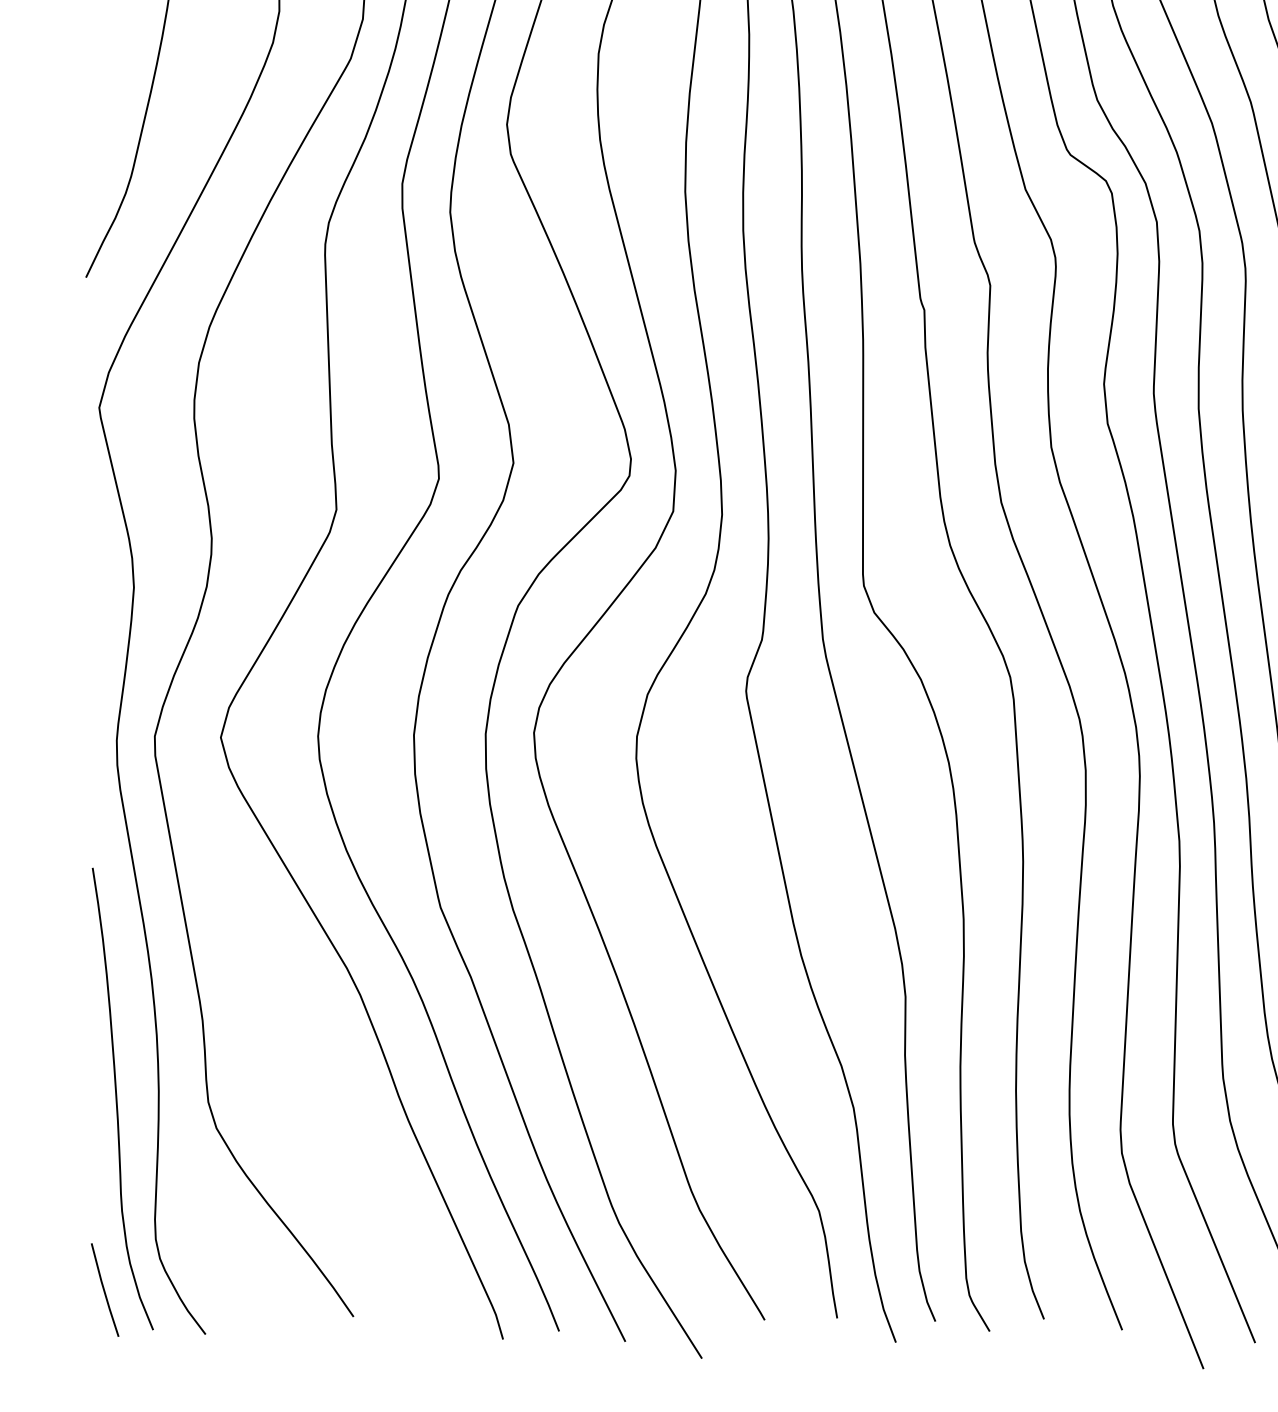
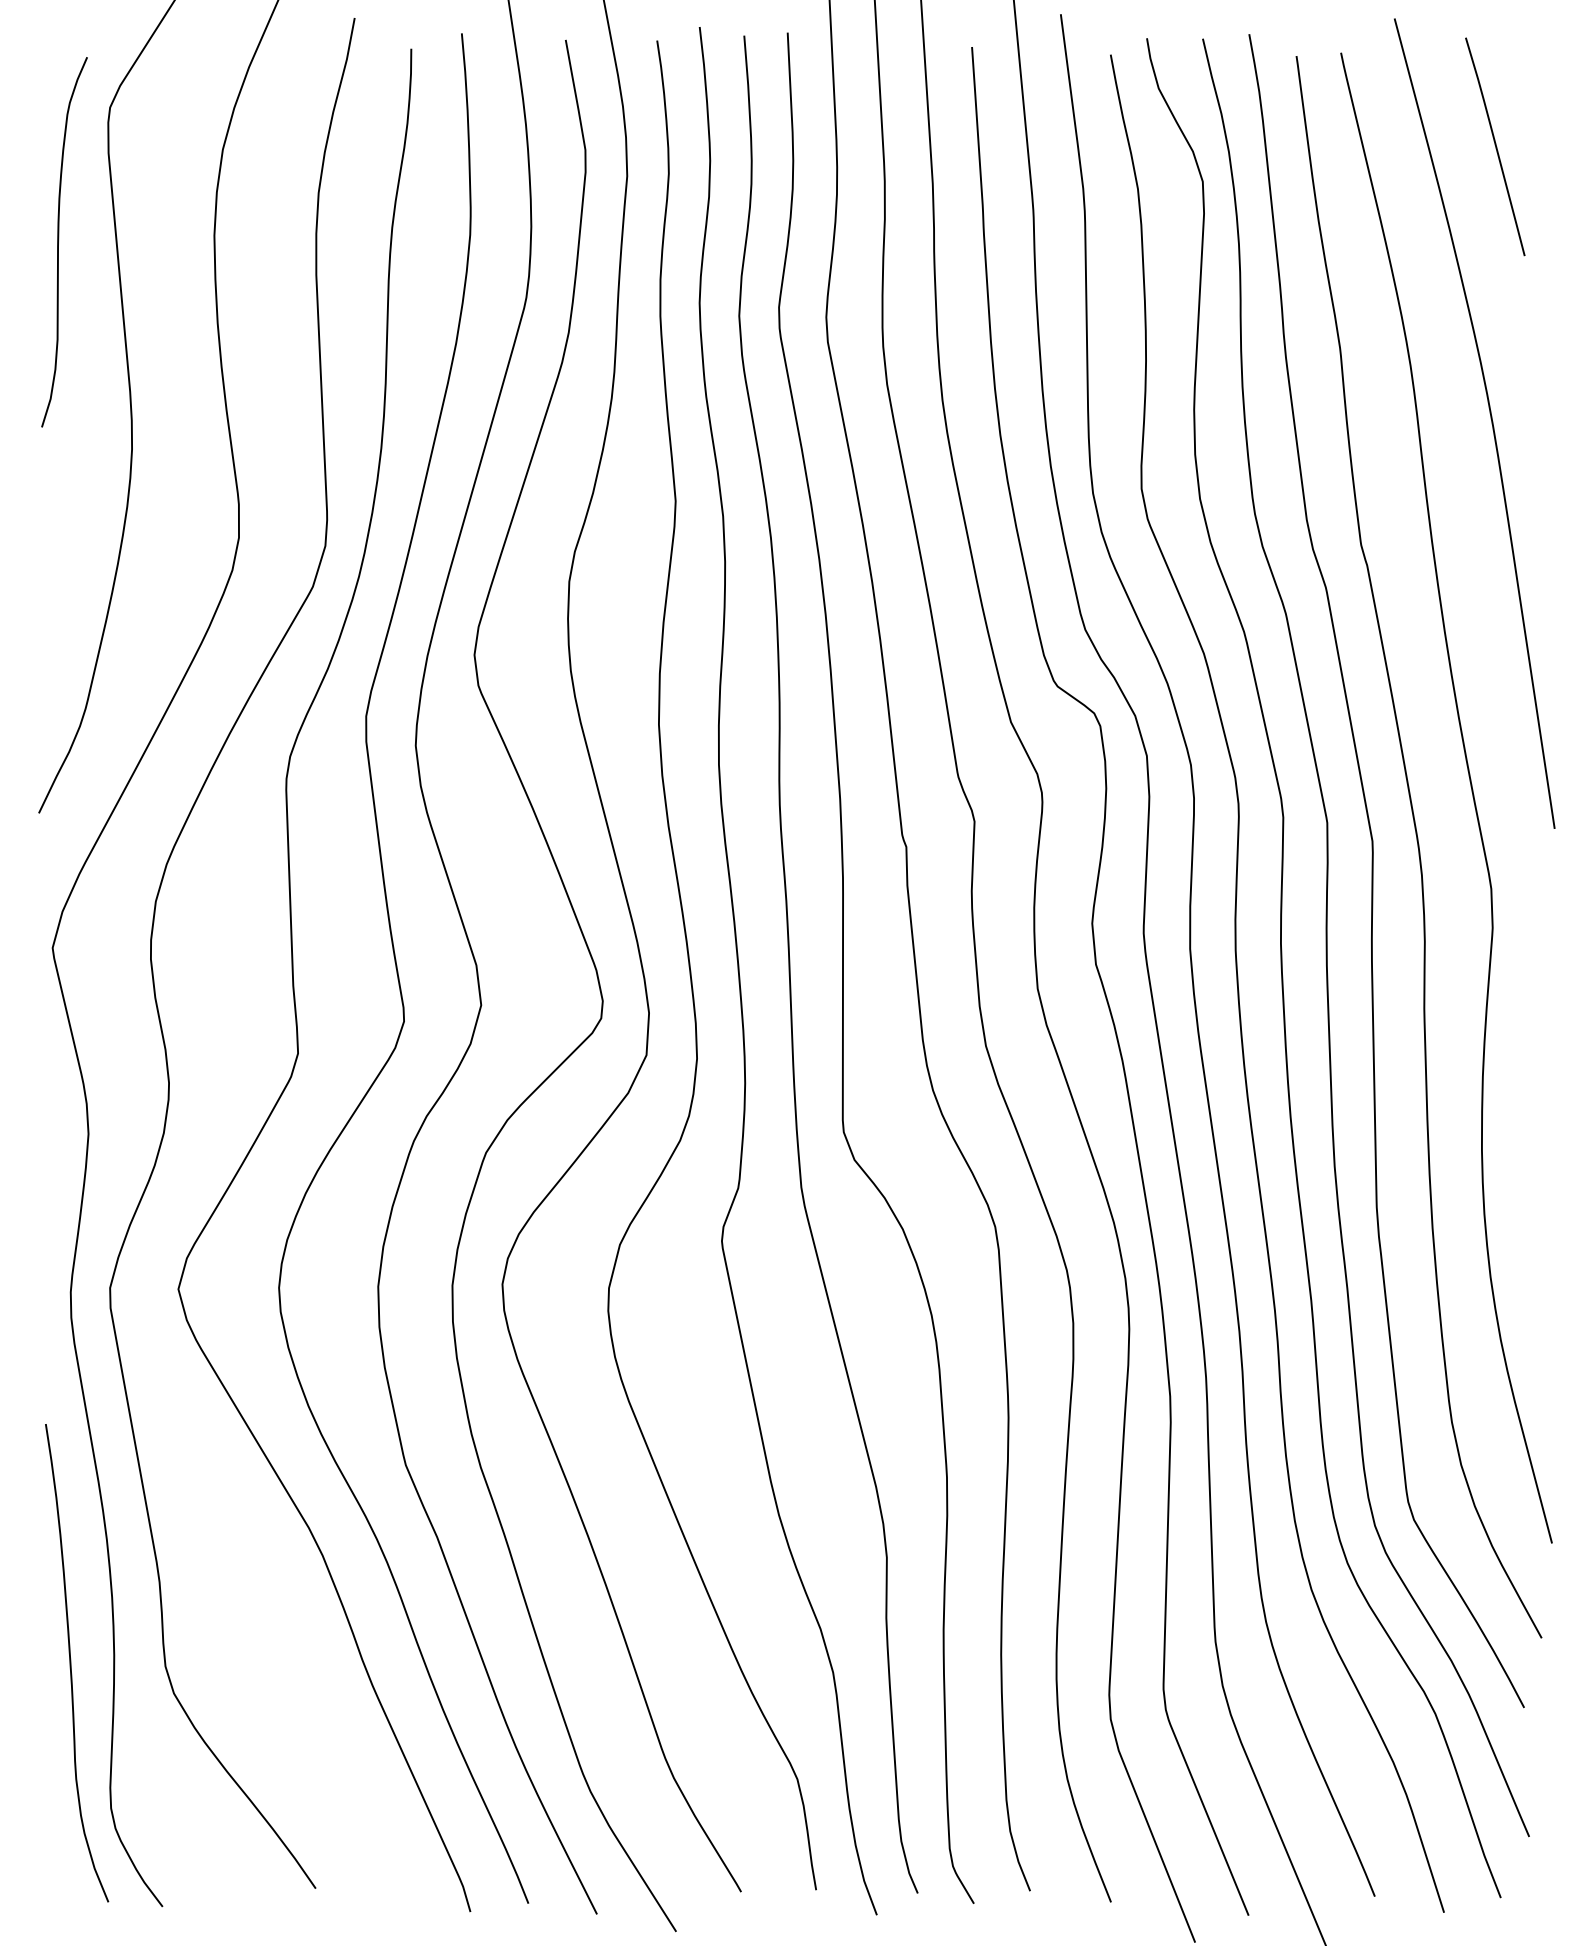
line: (104, 1289) -> (58, 1860), removed

